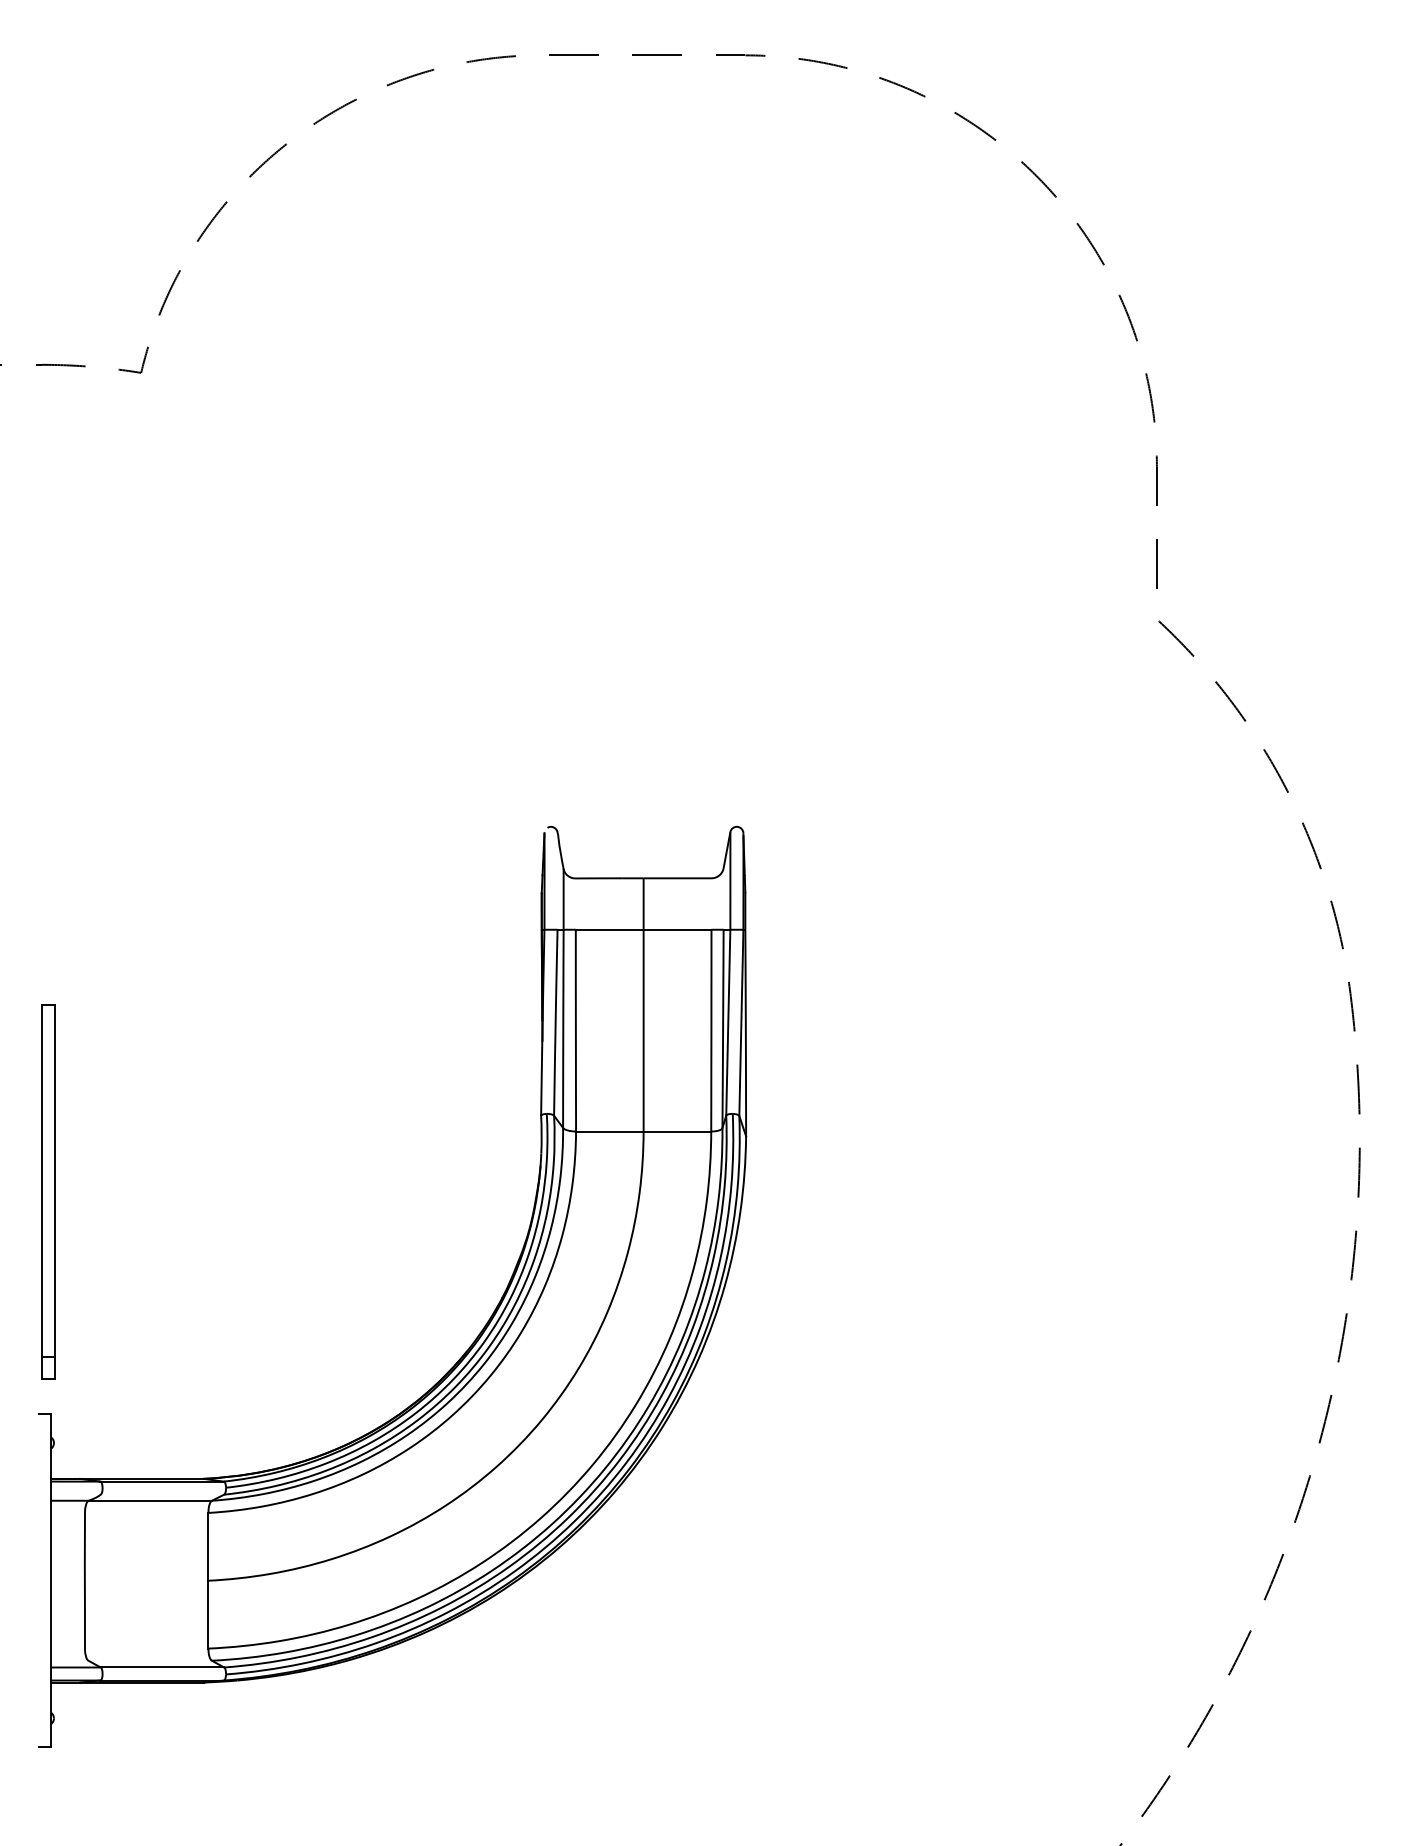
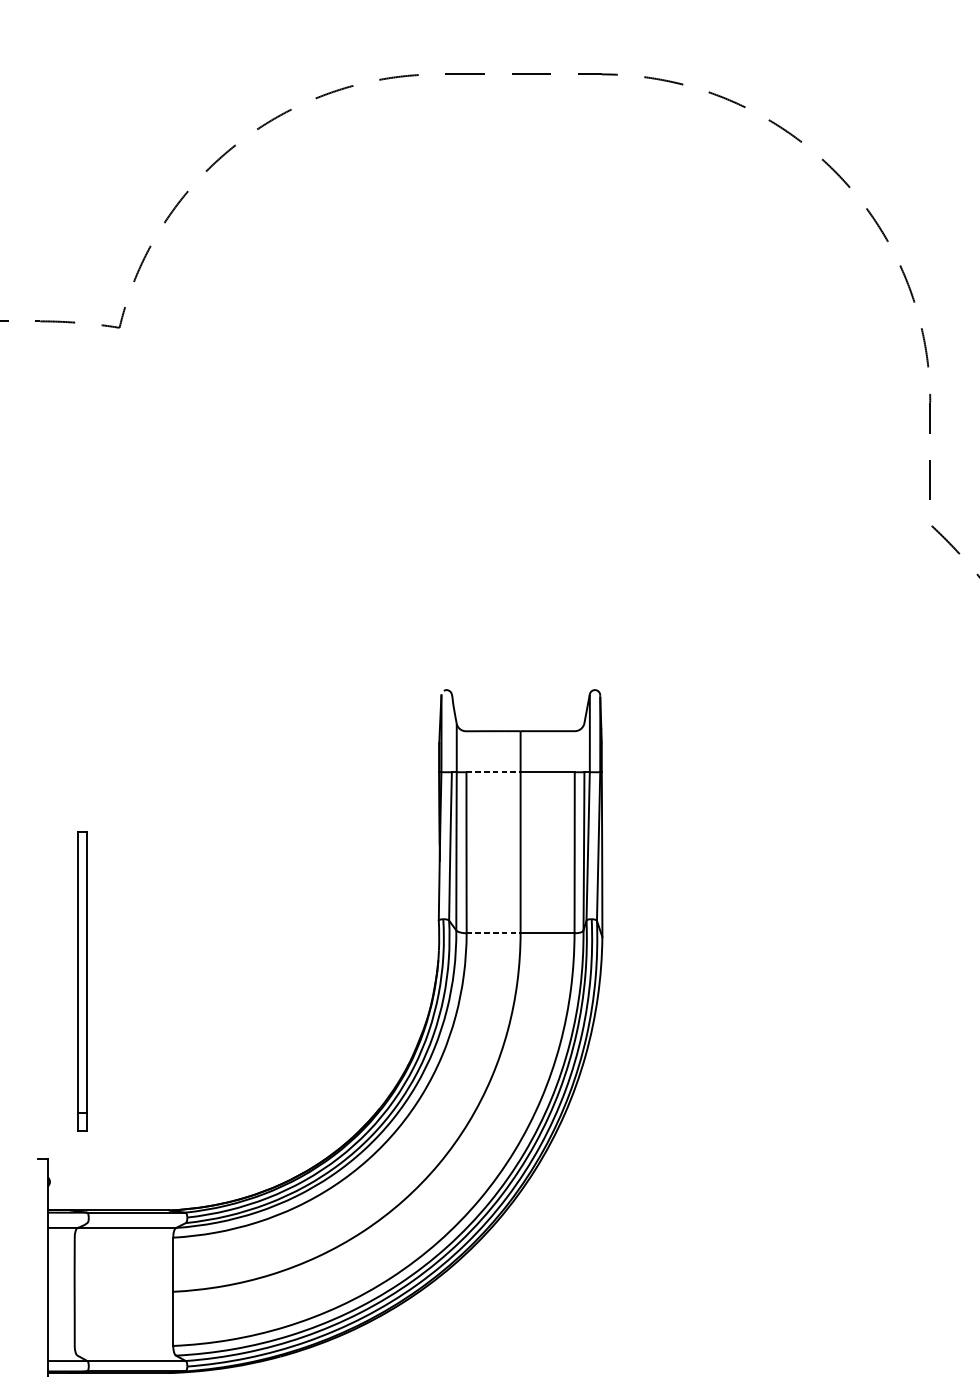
line: (609, 929) -> (493, 772), solid -> dashed
line: (609, 1131) -> (493, 933), solid -> dashed
part: (48, 1191) -> (82, 981), moved

